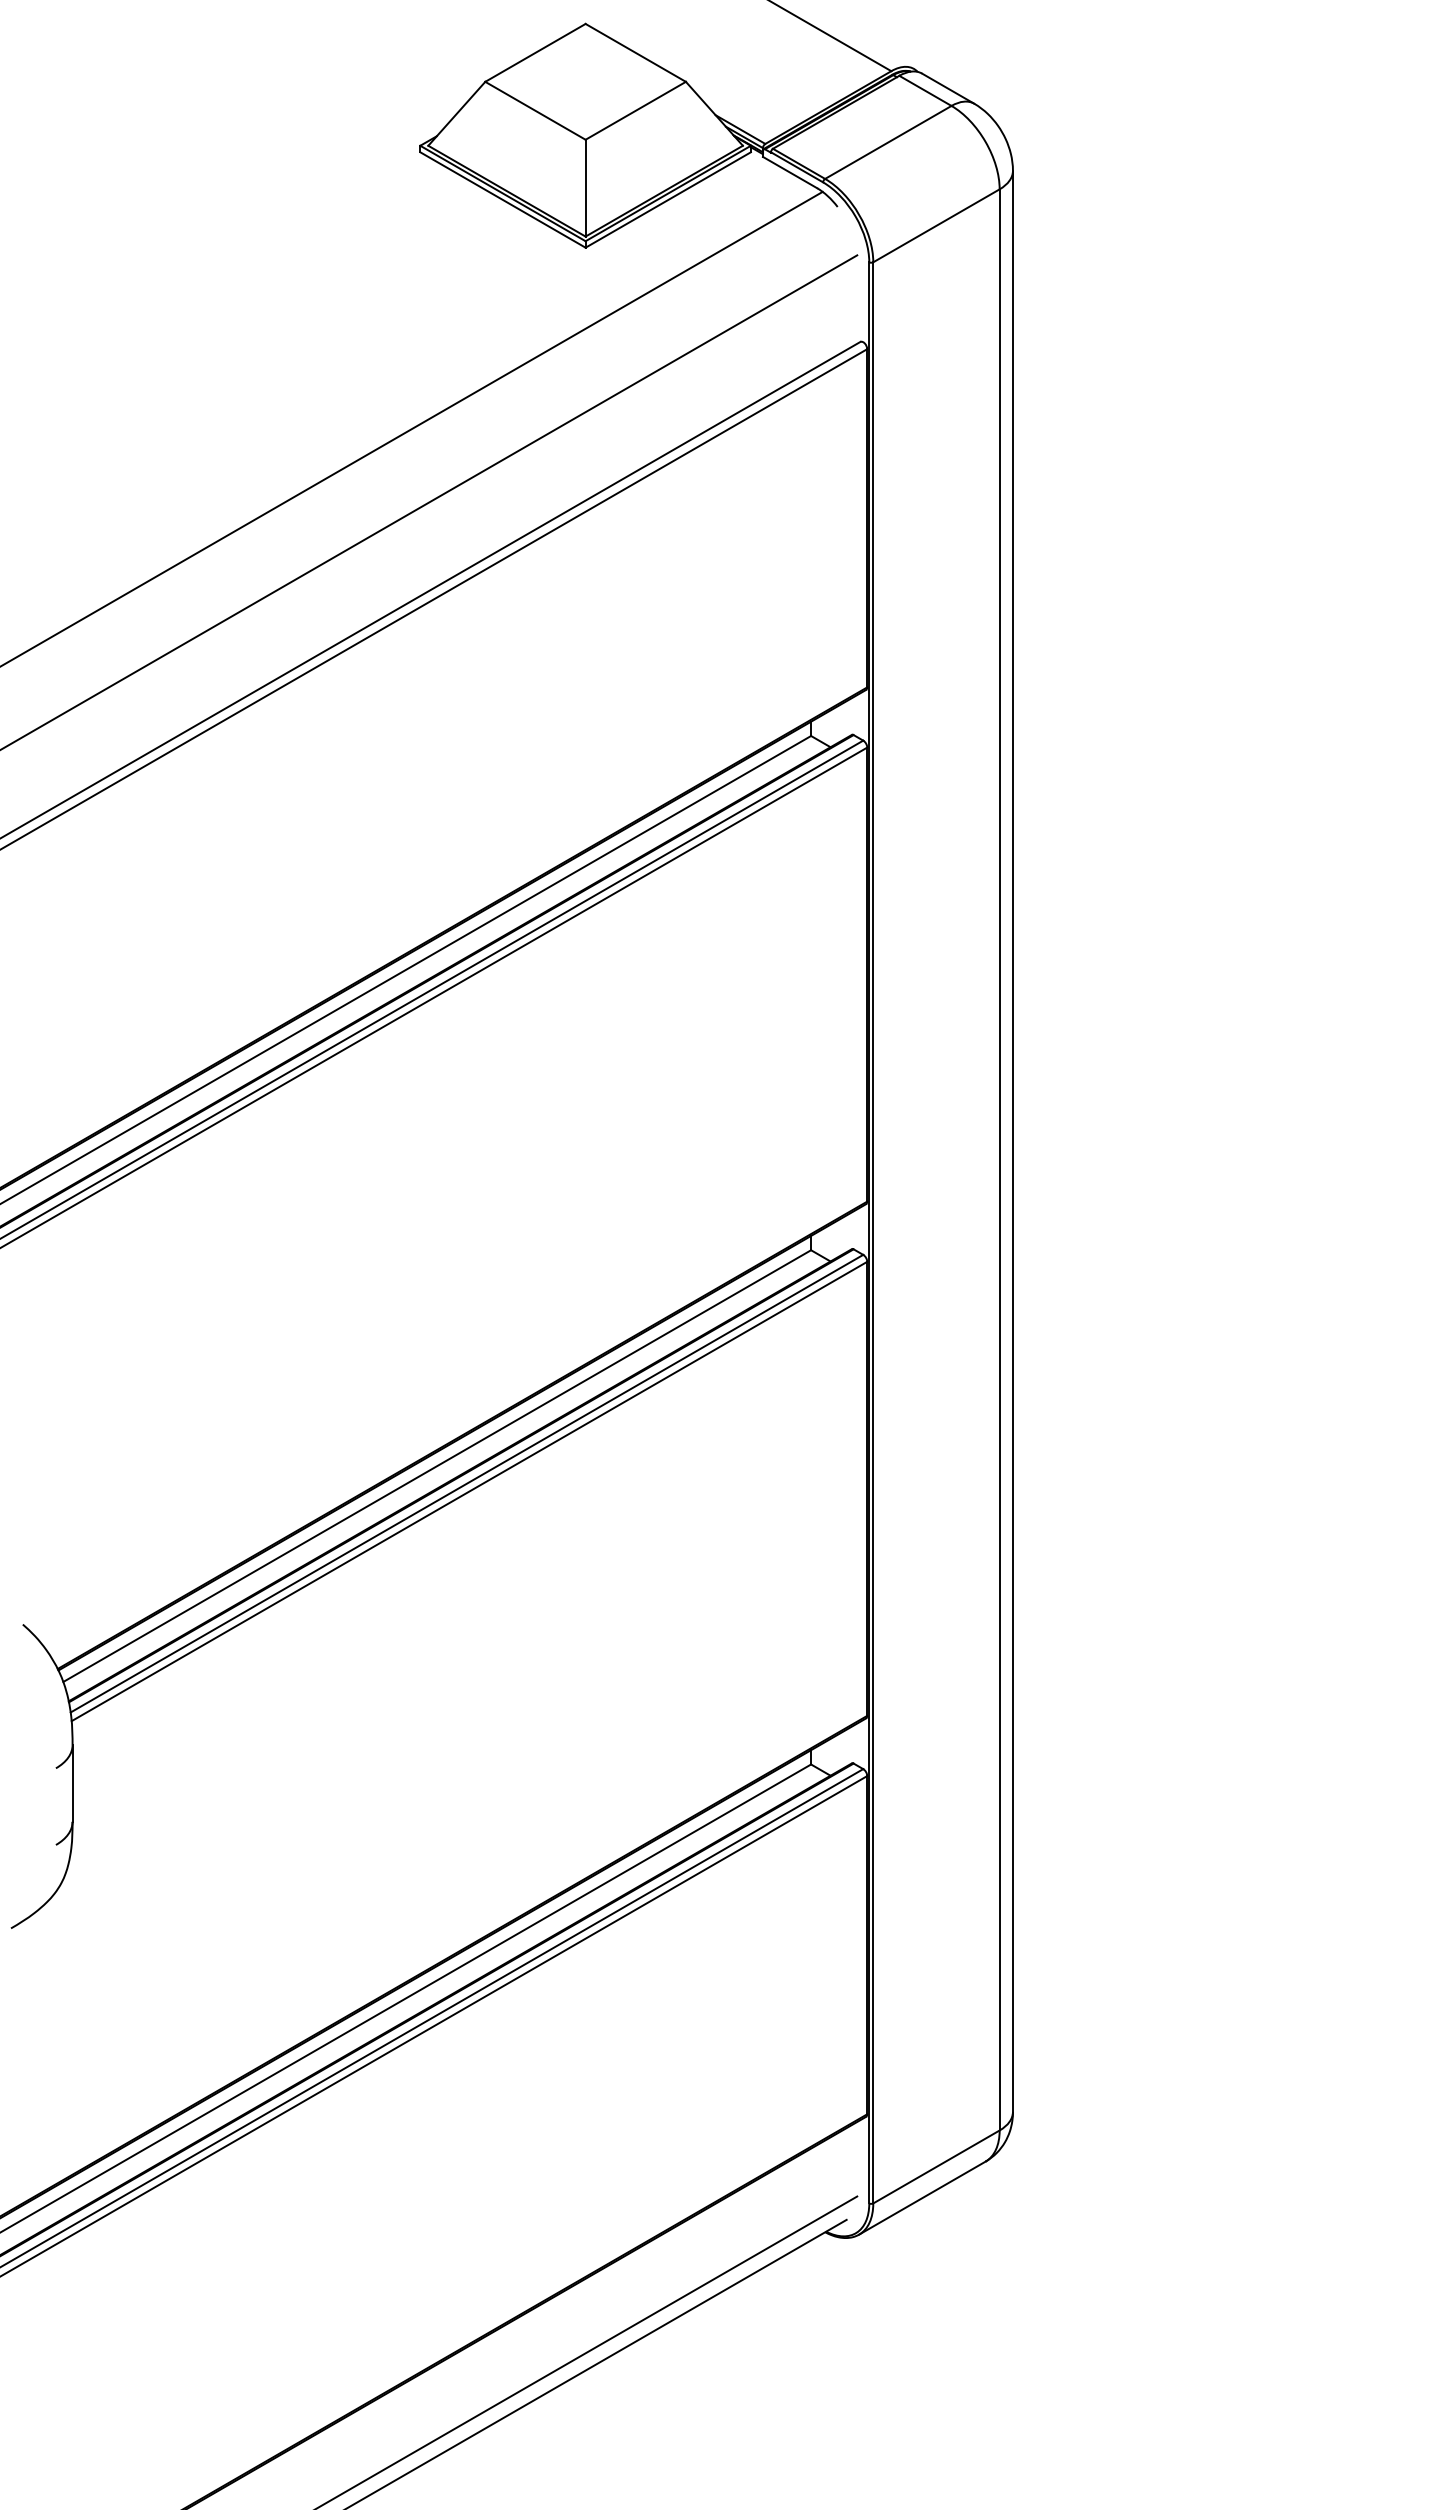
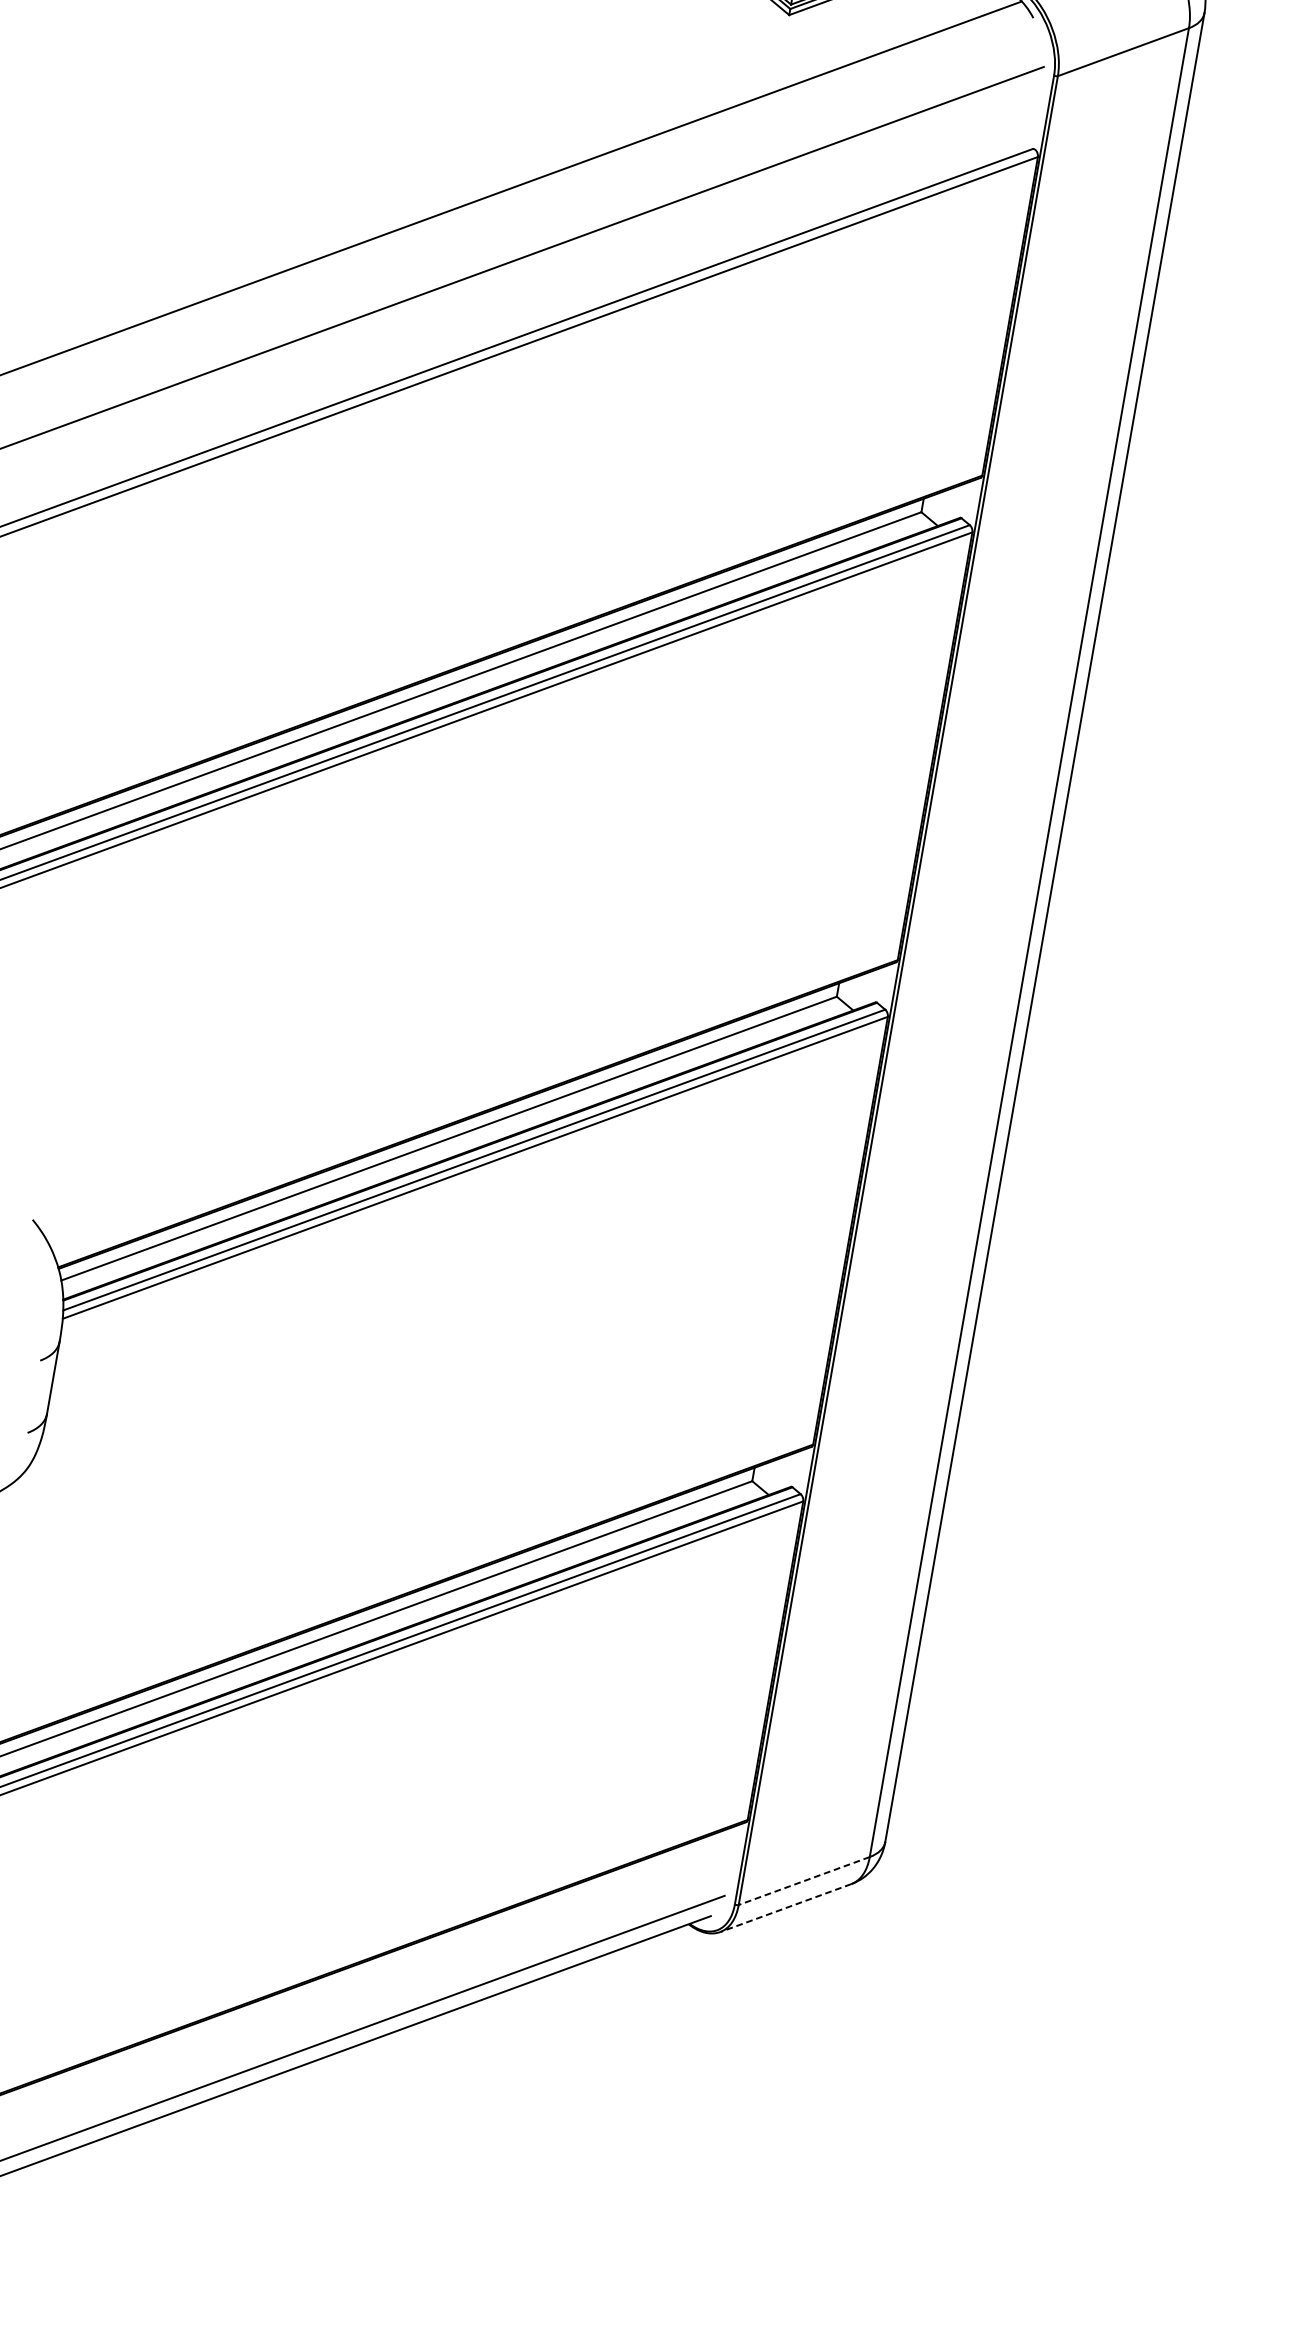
line: (936, 2166) -> (804, 1880), solid -> dashed
line: (922, 2198) -> (785, 1908), solid -> dashed

